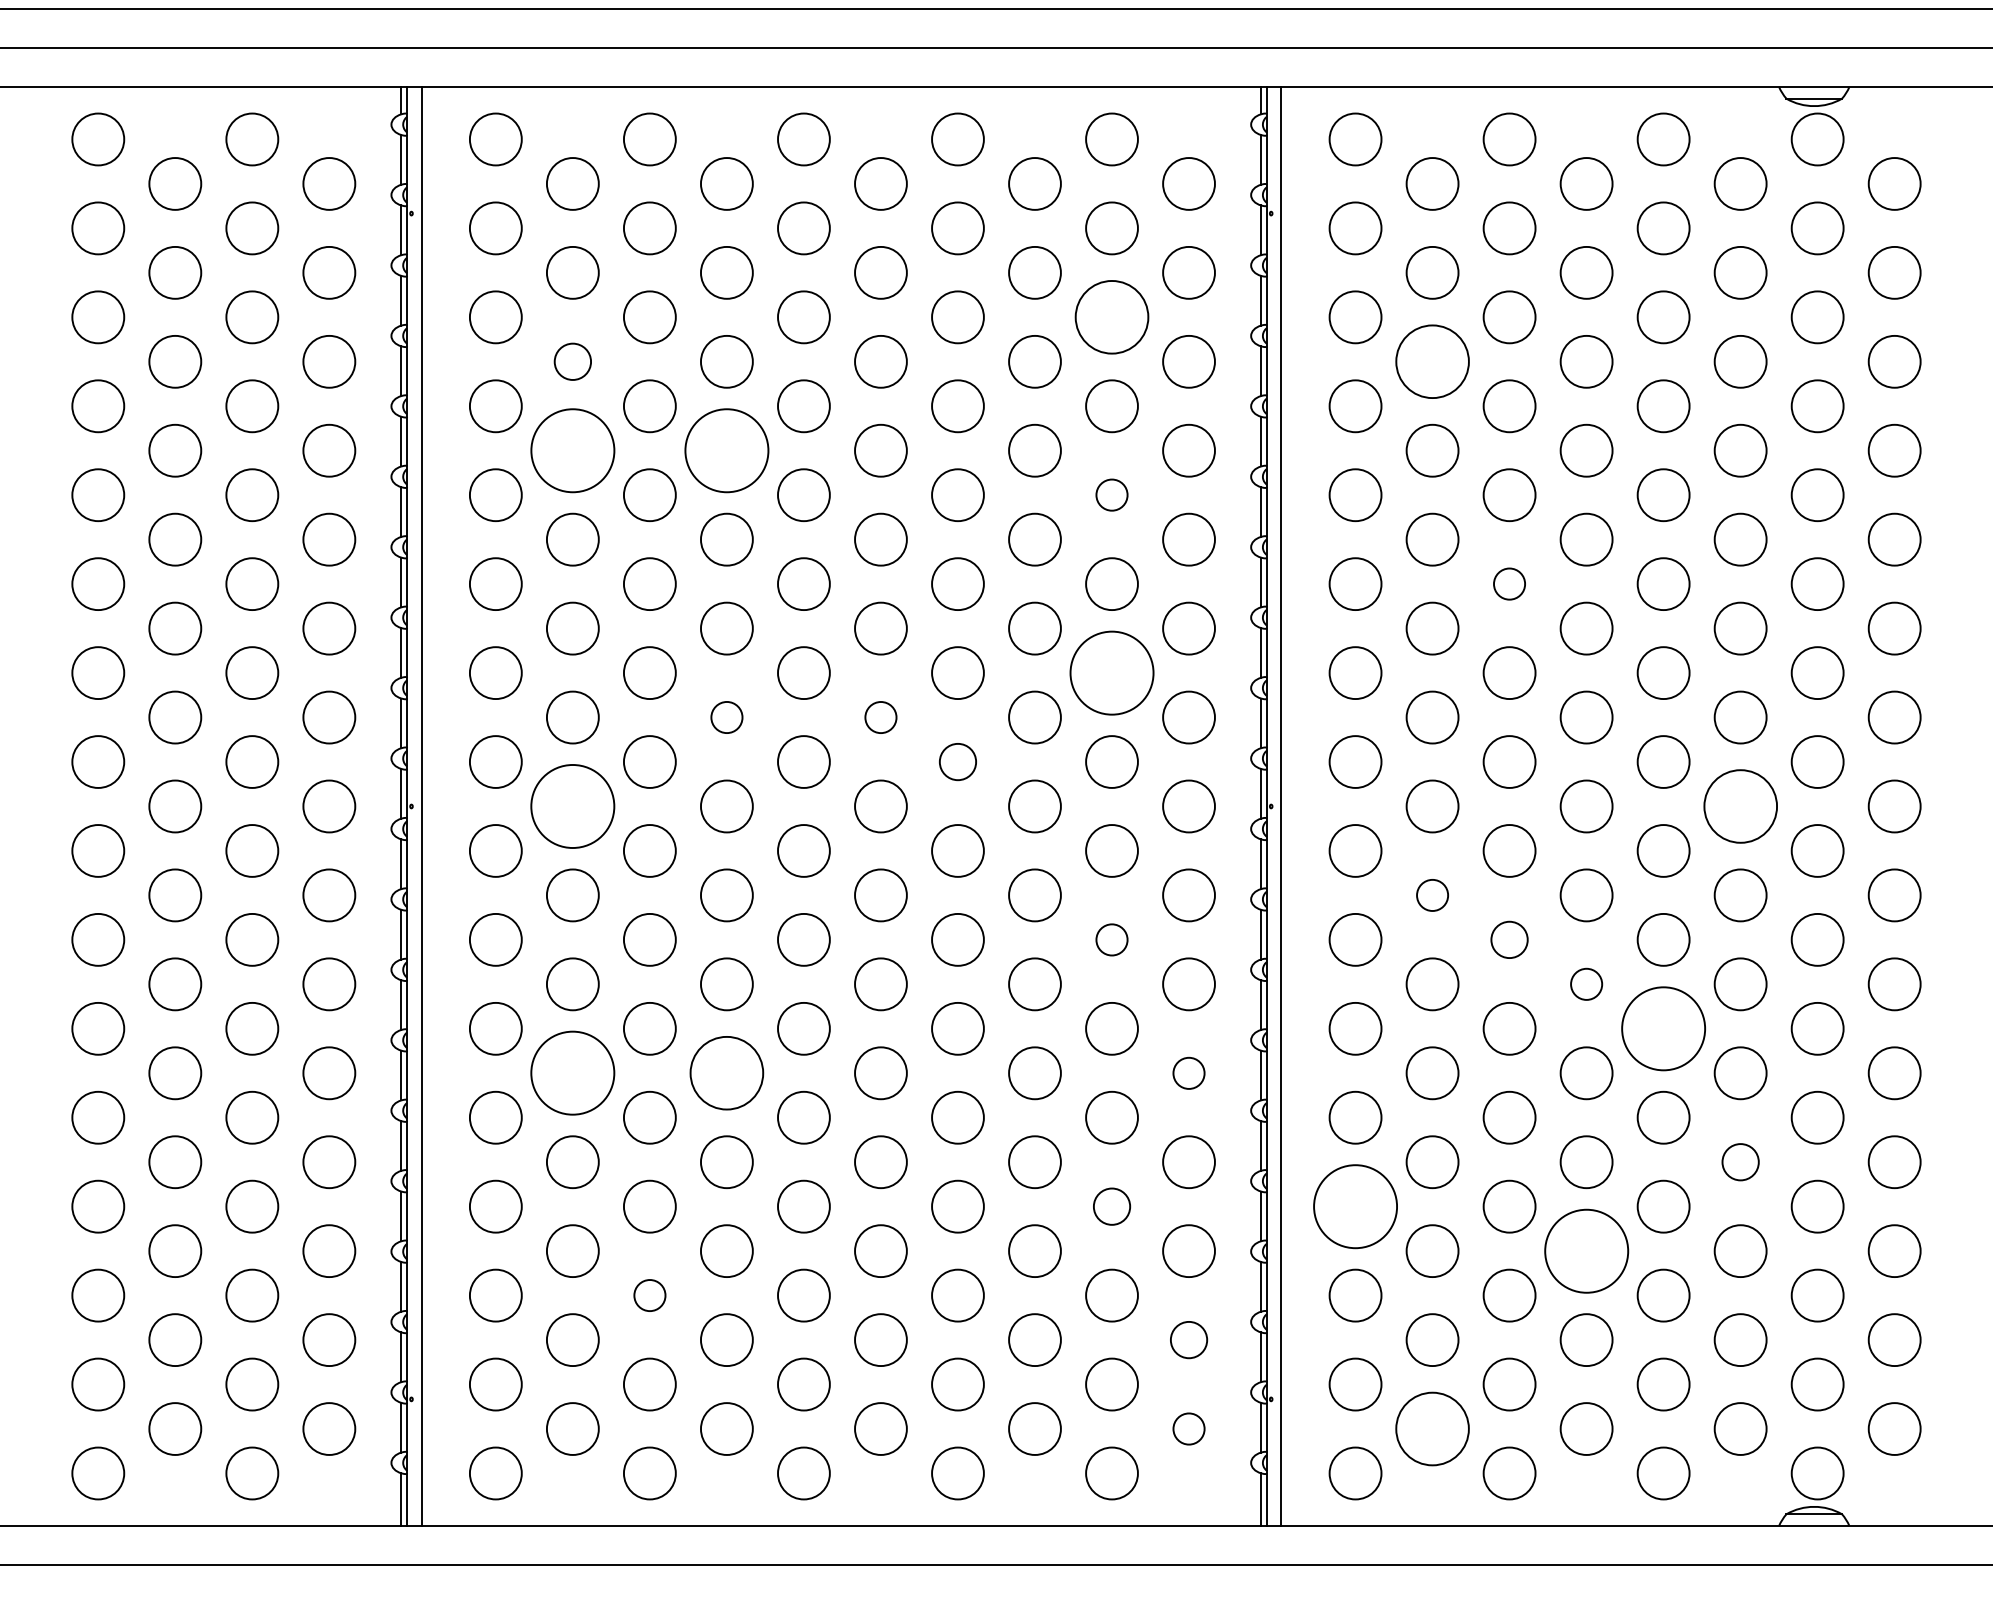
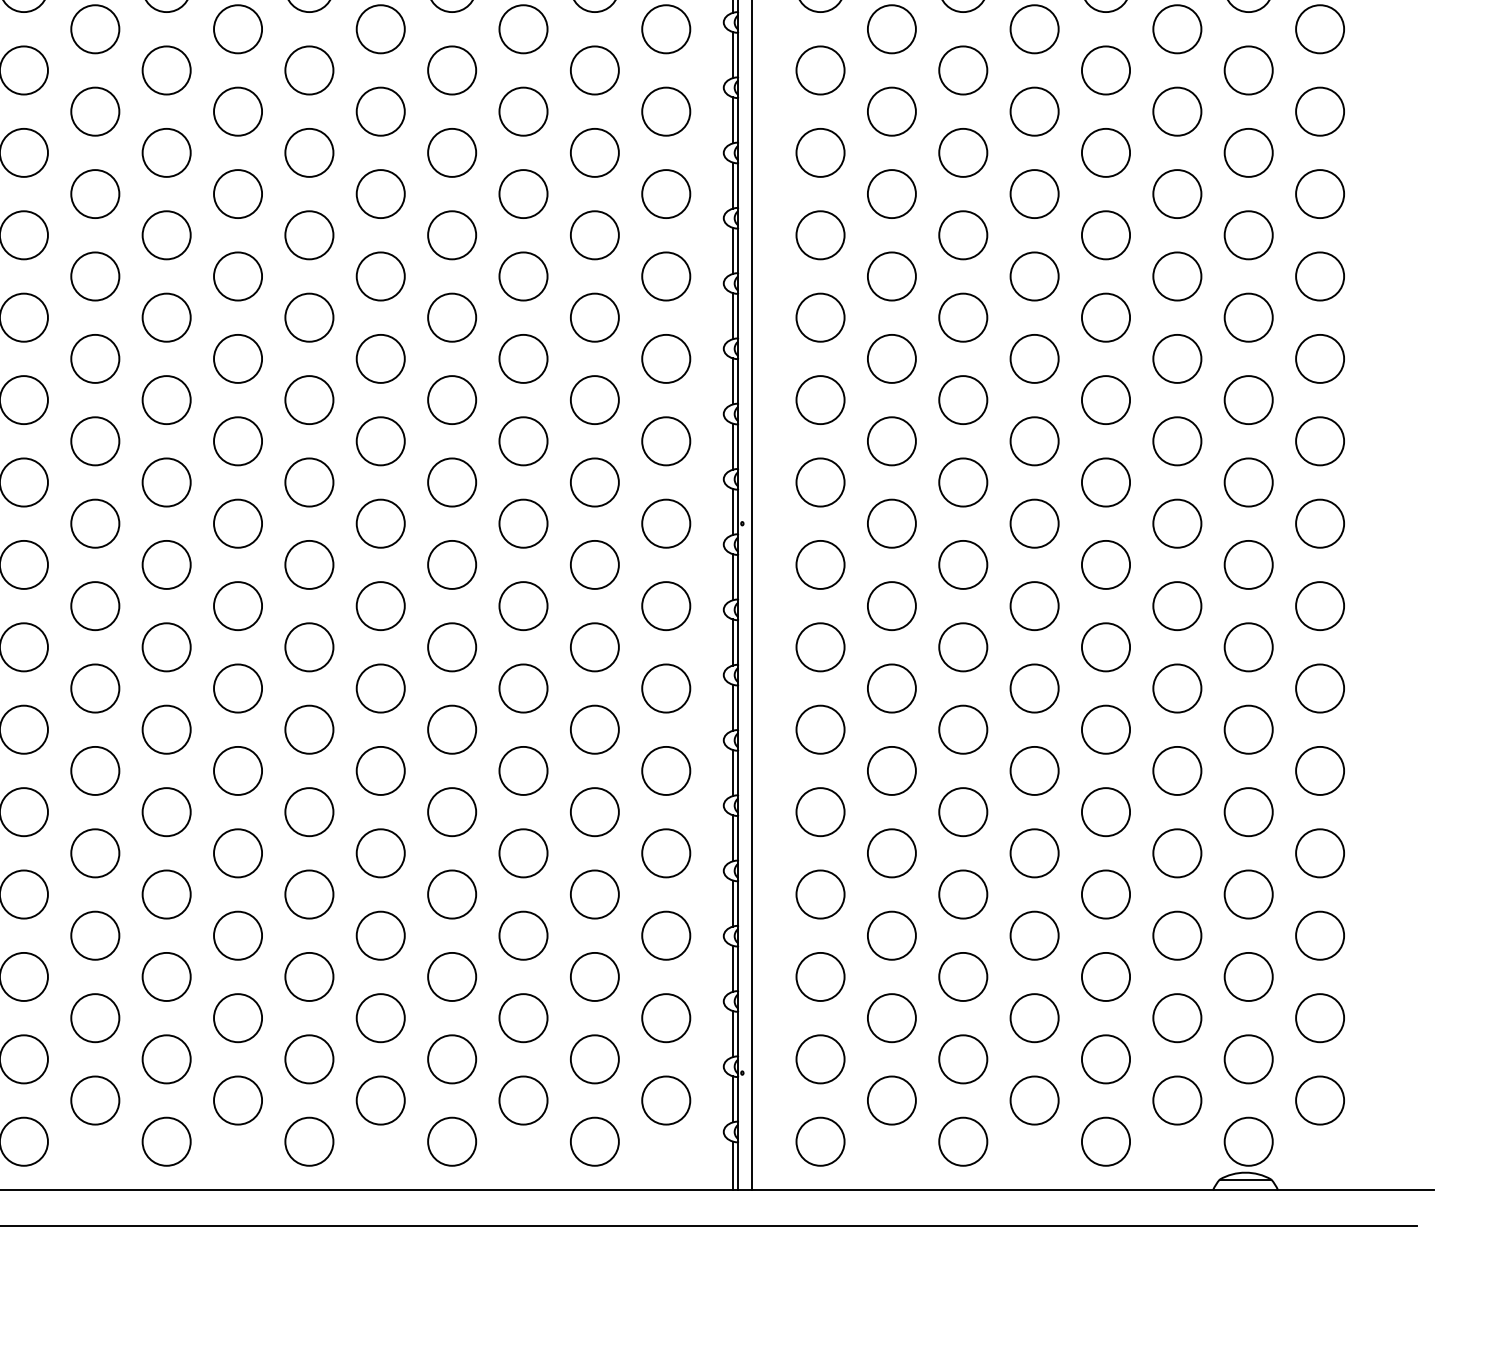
circle: (1111, 317) -> (594, 70), size x0.71
circle: (572, 361) -> (94, 111), size x1.43
circle: (1432, 361) -> (891, 111), size x0.71
circle: (572, 450) -> (94, 193), size x0.62
circle: (726, 450) -> (237, 193), size x0.62
circle: (1111, 494) -> (594, 234), size x1.67
circle: (1509, 583) -> (963, 317), size x1.67
circle: (1111, 672) -> (594, 399), size x0.62
circle: (726, 717) -> (237, 441), size x1.67
circle: (880, 717) -> (380, 441), size x1.67
circle: (957, 761) -> (451, 482), size x1.43
circle: (572, 806) -> (94, 523), size x0.62
circle: (1740, 806) -> (1177, 523), size x0.71
circle: (1432, 895) -> (891, 606), size x1.67
circle: (1111, 939) -> (594, 646), size x1.67
circle: (1509, 939) -> (963, 646), size x1.43
circle: (1586, 984) -> (1034, 688), size x1.67
circle: (1663, 1028) -> (1105, 729), size x0.62
circle: (572, 1073) -> (94, 771), size x0.62
circle: (726, 1073) -> (237, 771), size x0.71
circle: (1188, 1073) -> (665, 771), size x1.67
circle: (1740, 1162) -> (1177, 853), size x1.43
circle: (1111, 1206) -> (594, 894), size x1.43
circle: (1355, 1206) -> (820, 894), size x0.62
circle: (1586, 1250) -> (1034, 935), size x0.62
circle: (649, 1295) -> (166, 976), size x1.67
circle: (1188, 1339) -> (665, 1017), size x1.43
circle: (1188, 1428) -> (665, 1100), size x1.67
circle: (1432, 1428) -> (891, 1100), size x0.71

